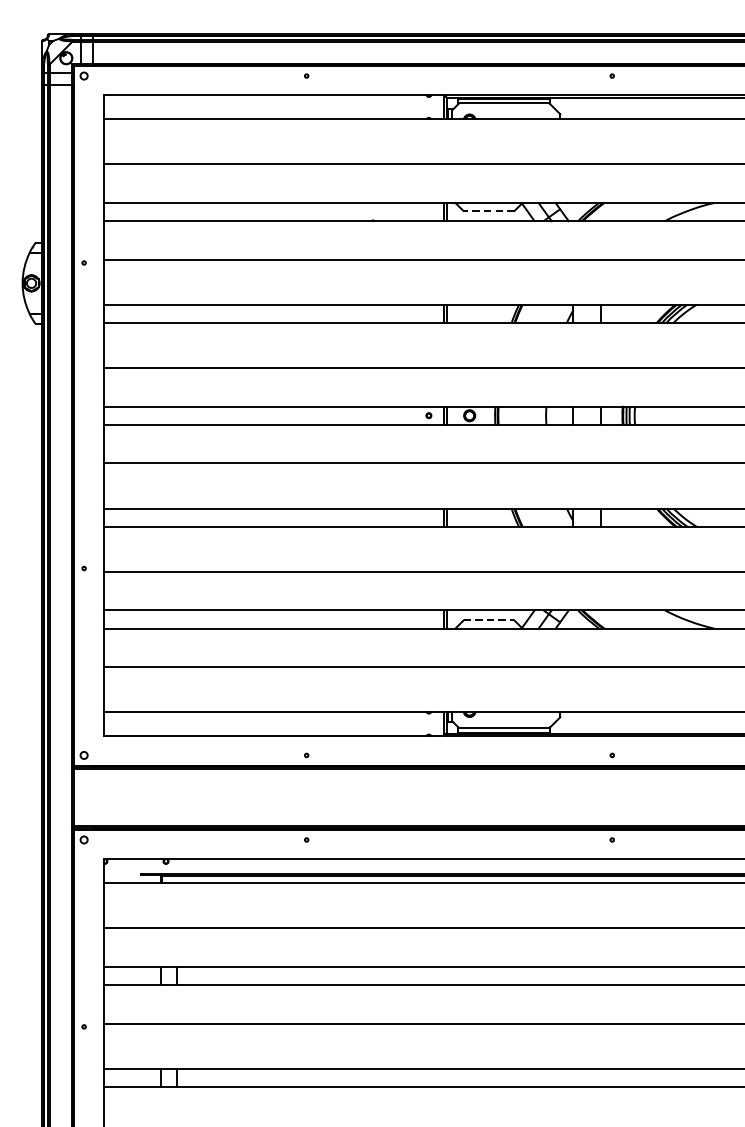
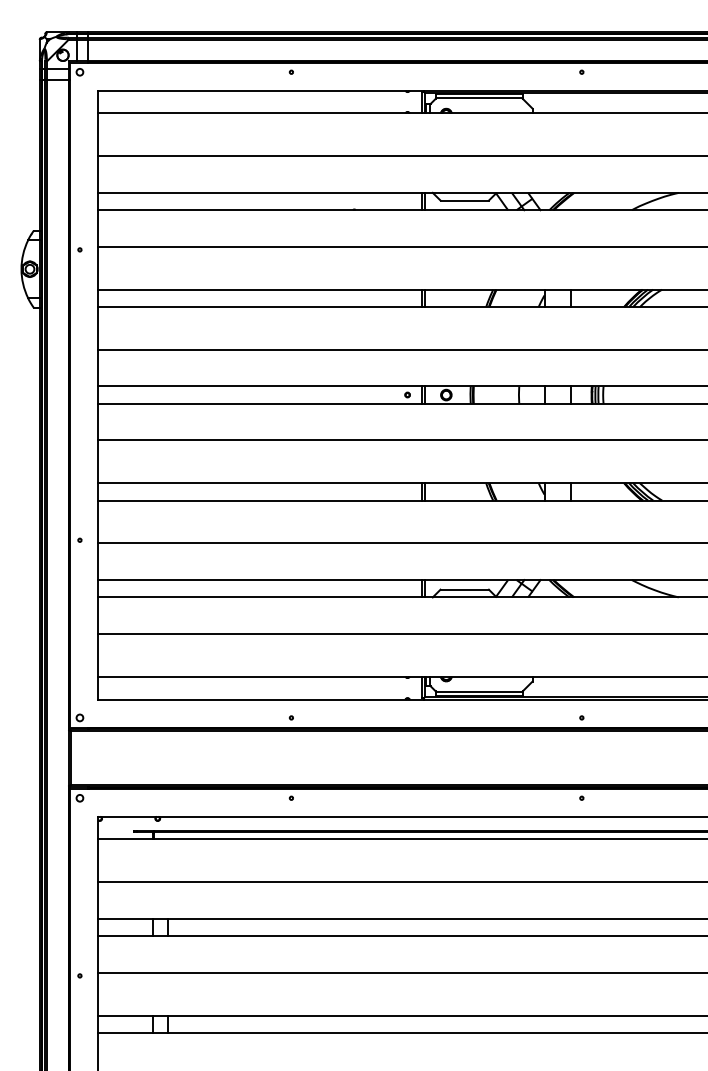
line: (488, 211) -> (464, 200), dashed -> solid
line: (489, 620) -> (465, 589), dashed -> solid

